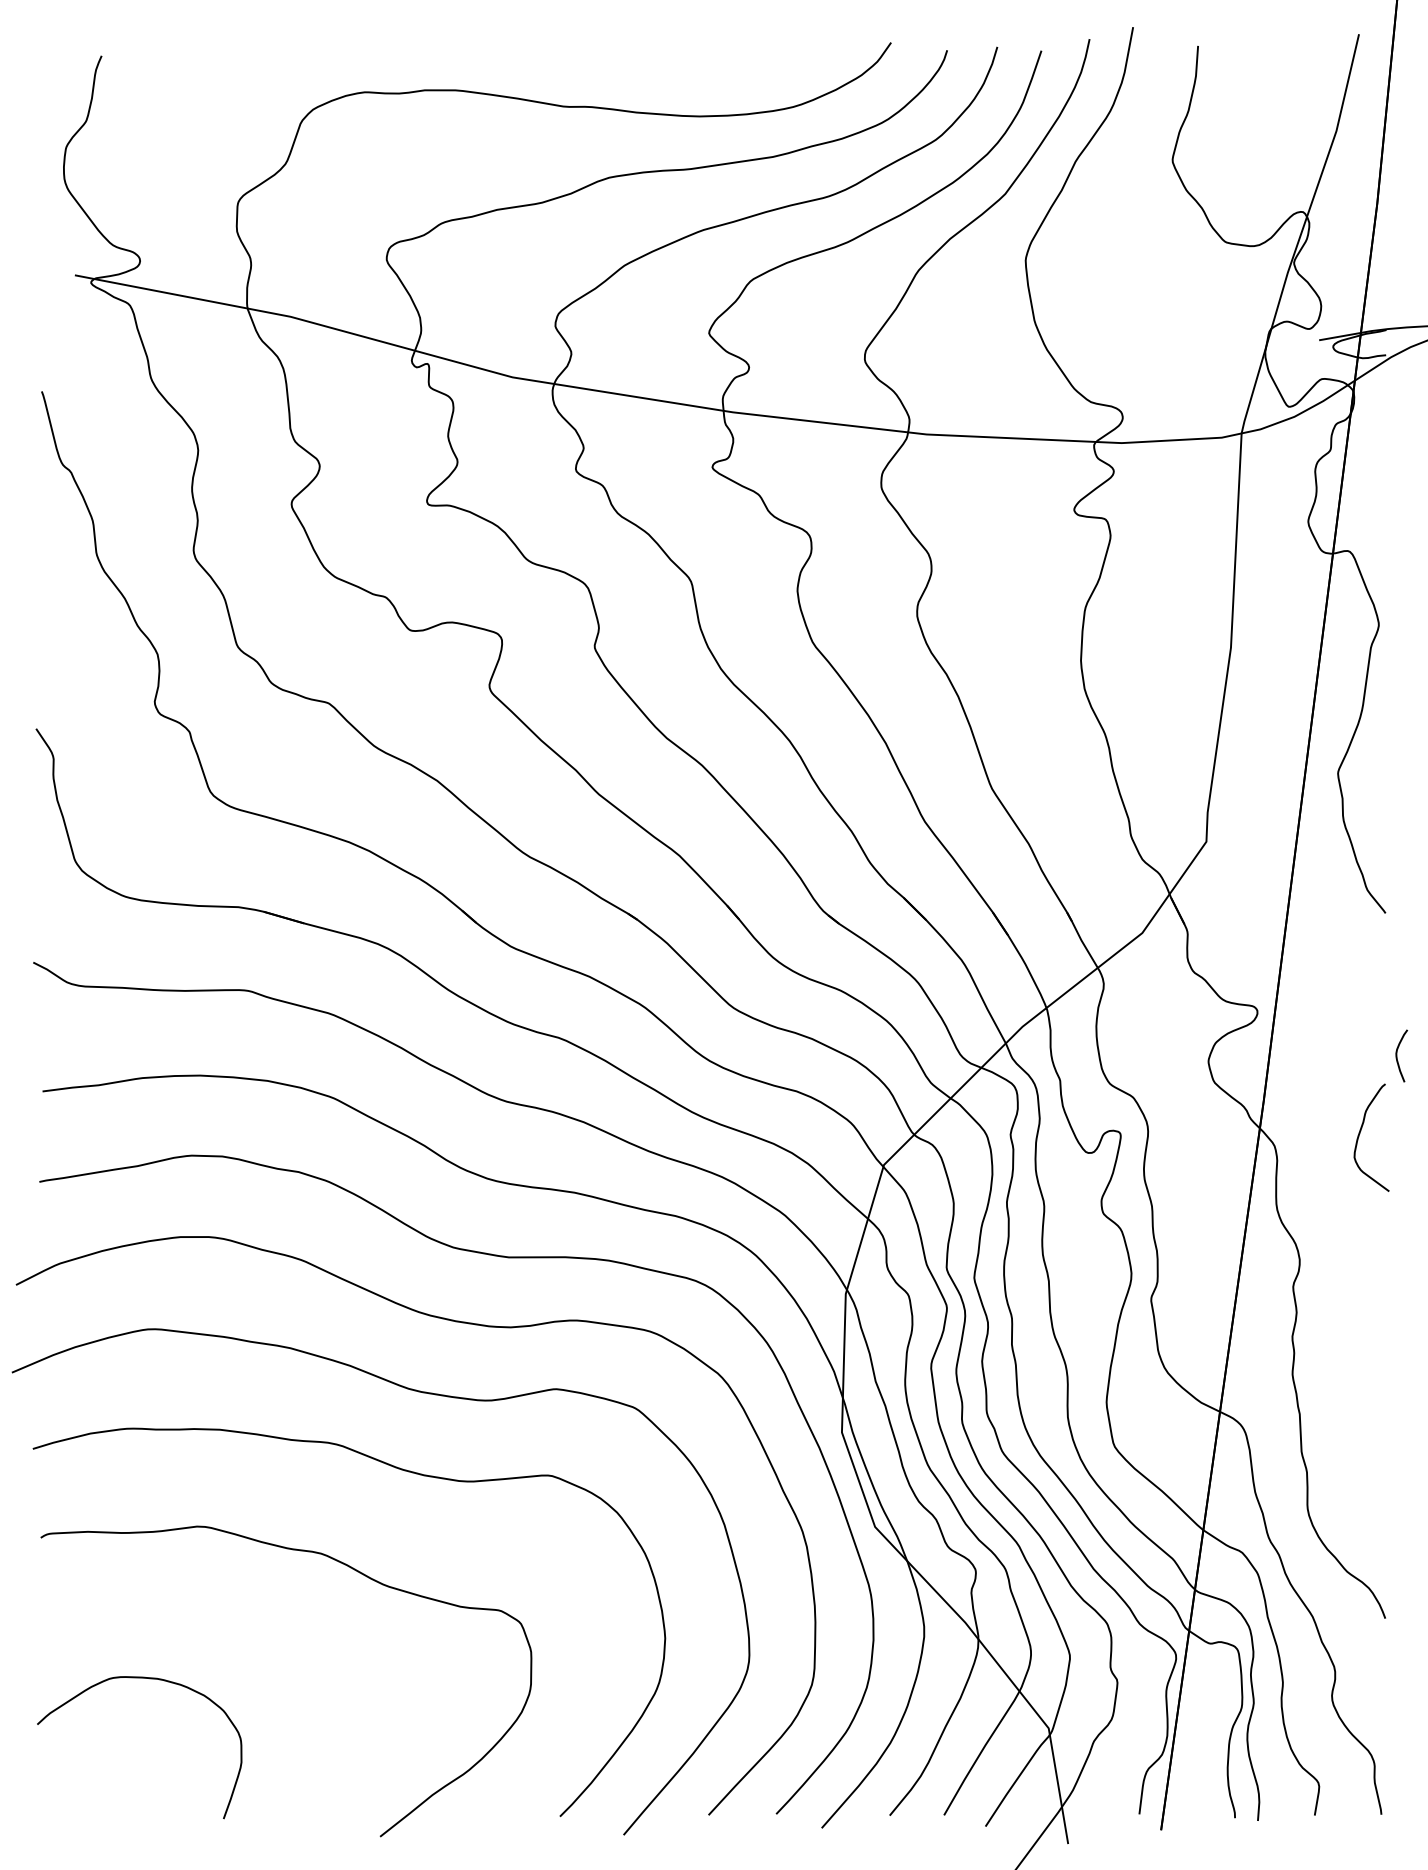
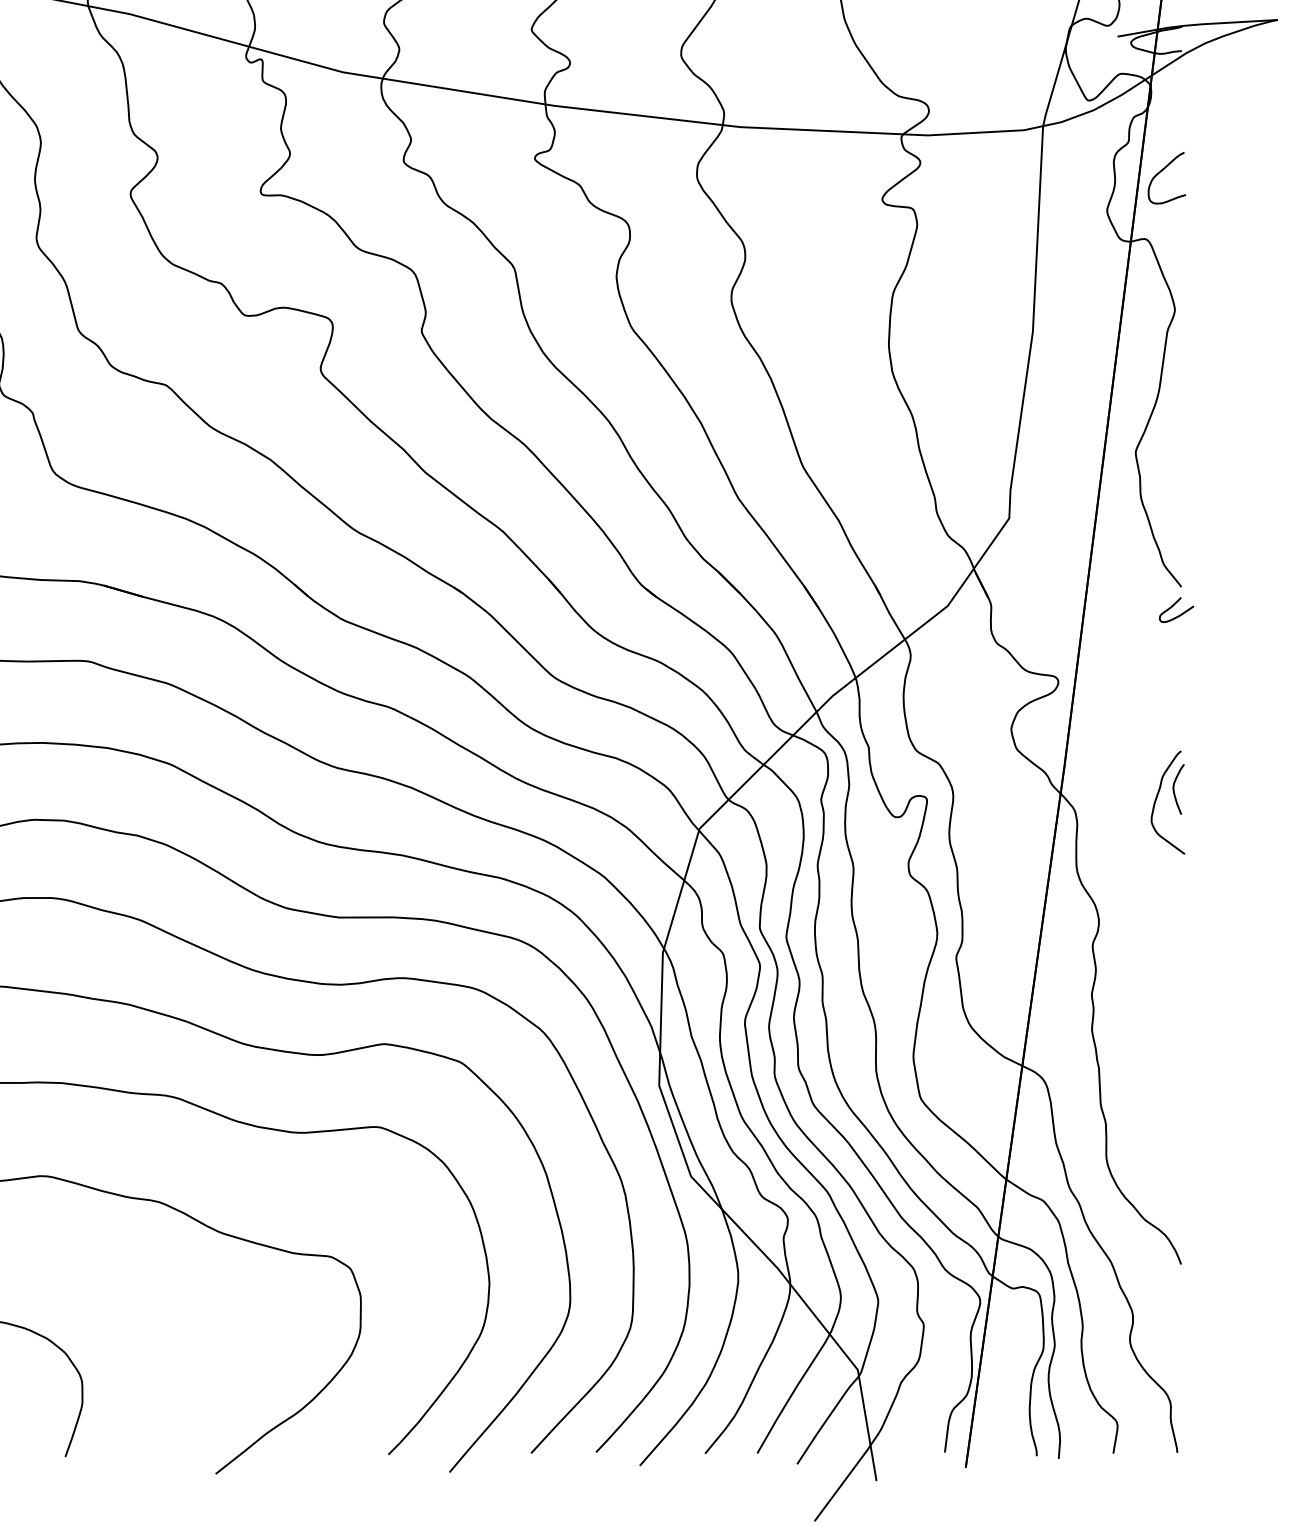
curve: (1364, 481) -> (1161, 172), added
curve: (1377, 933) -> (1173, 606), added
curve: (1397, 1055) -> (1174, 788), moved

